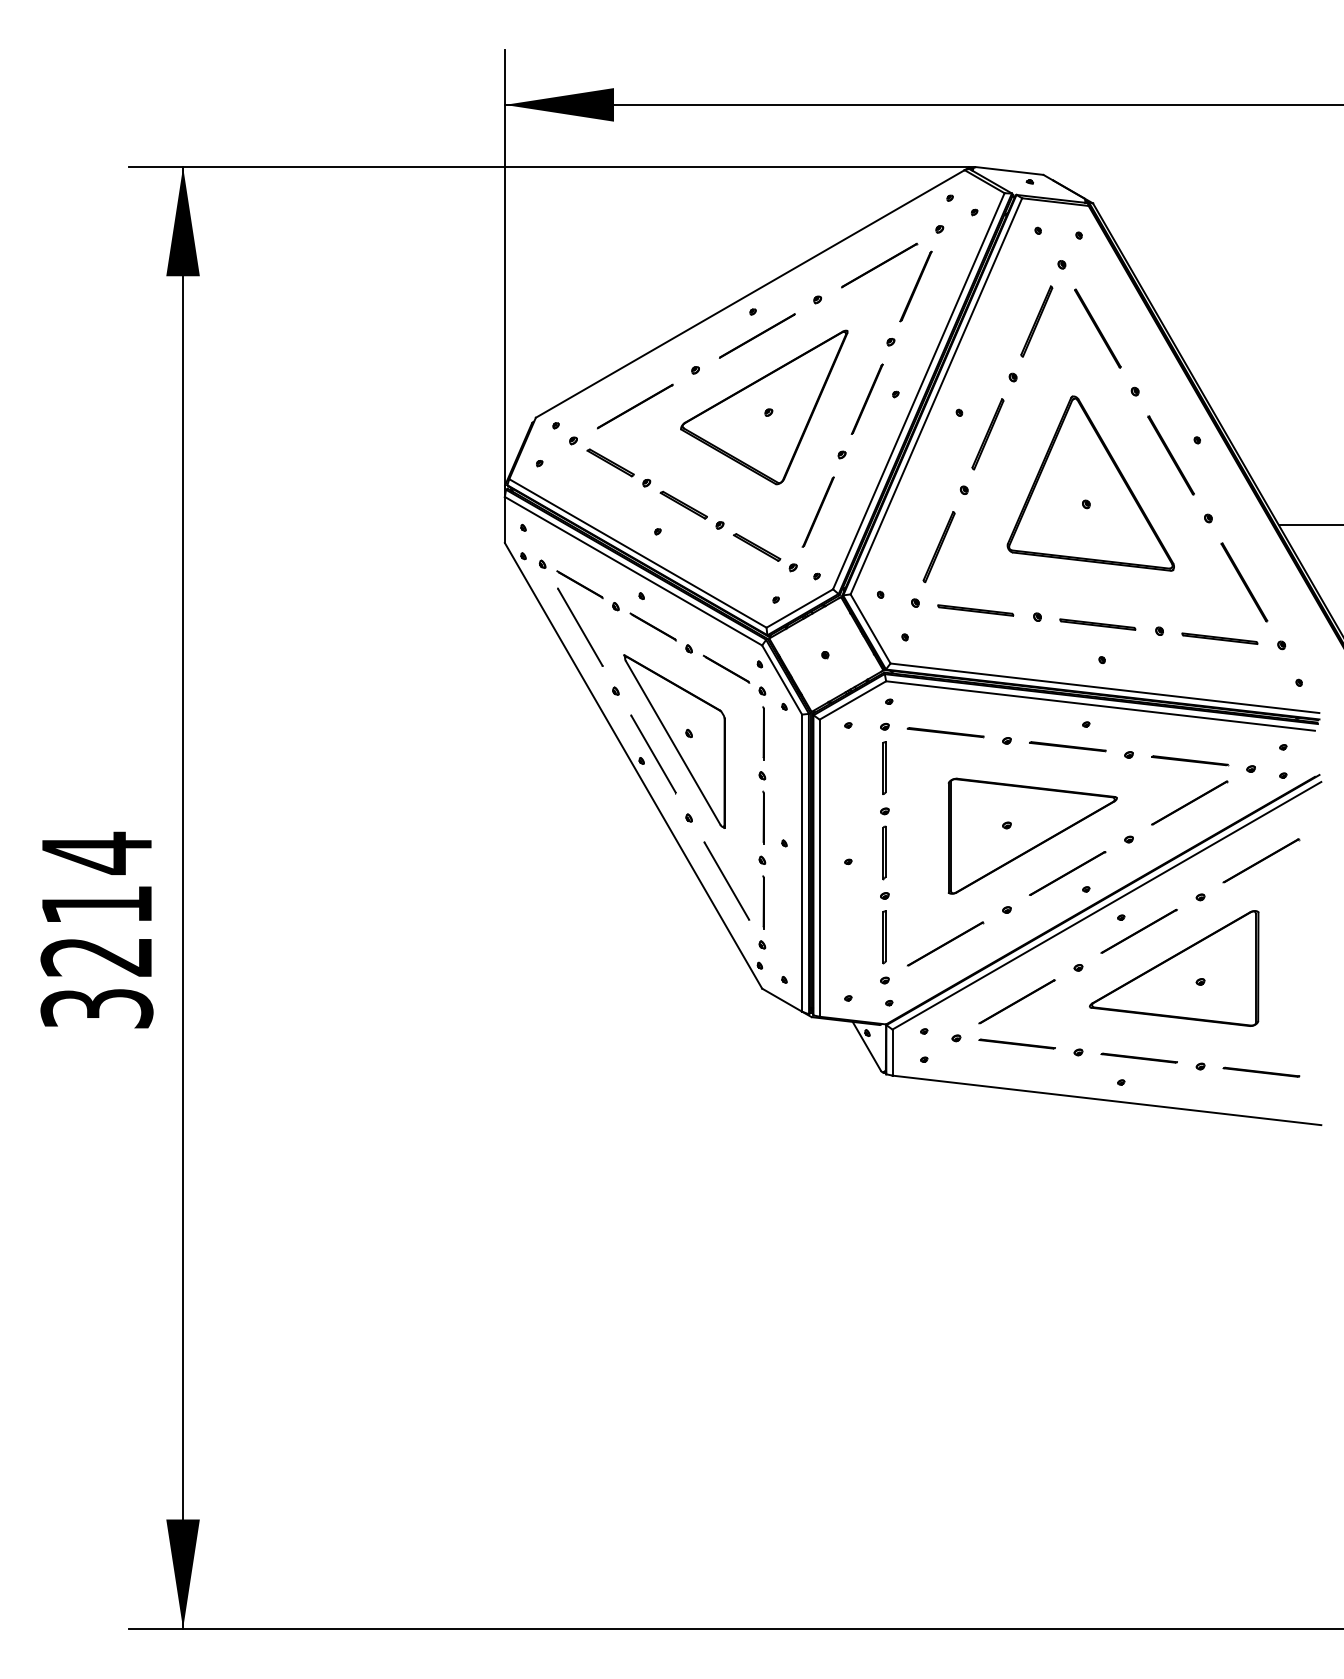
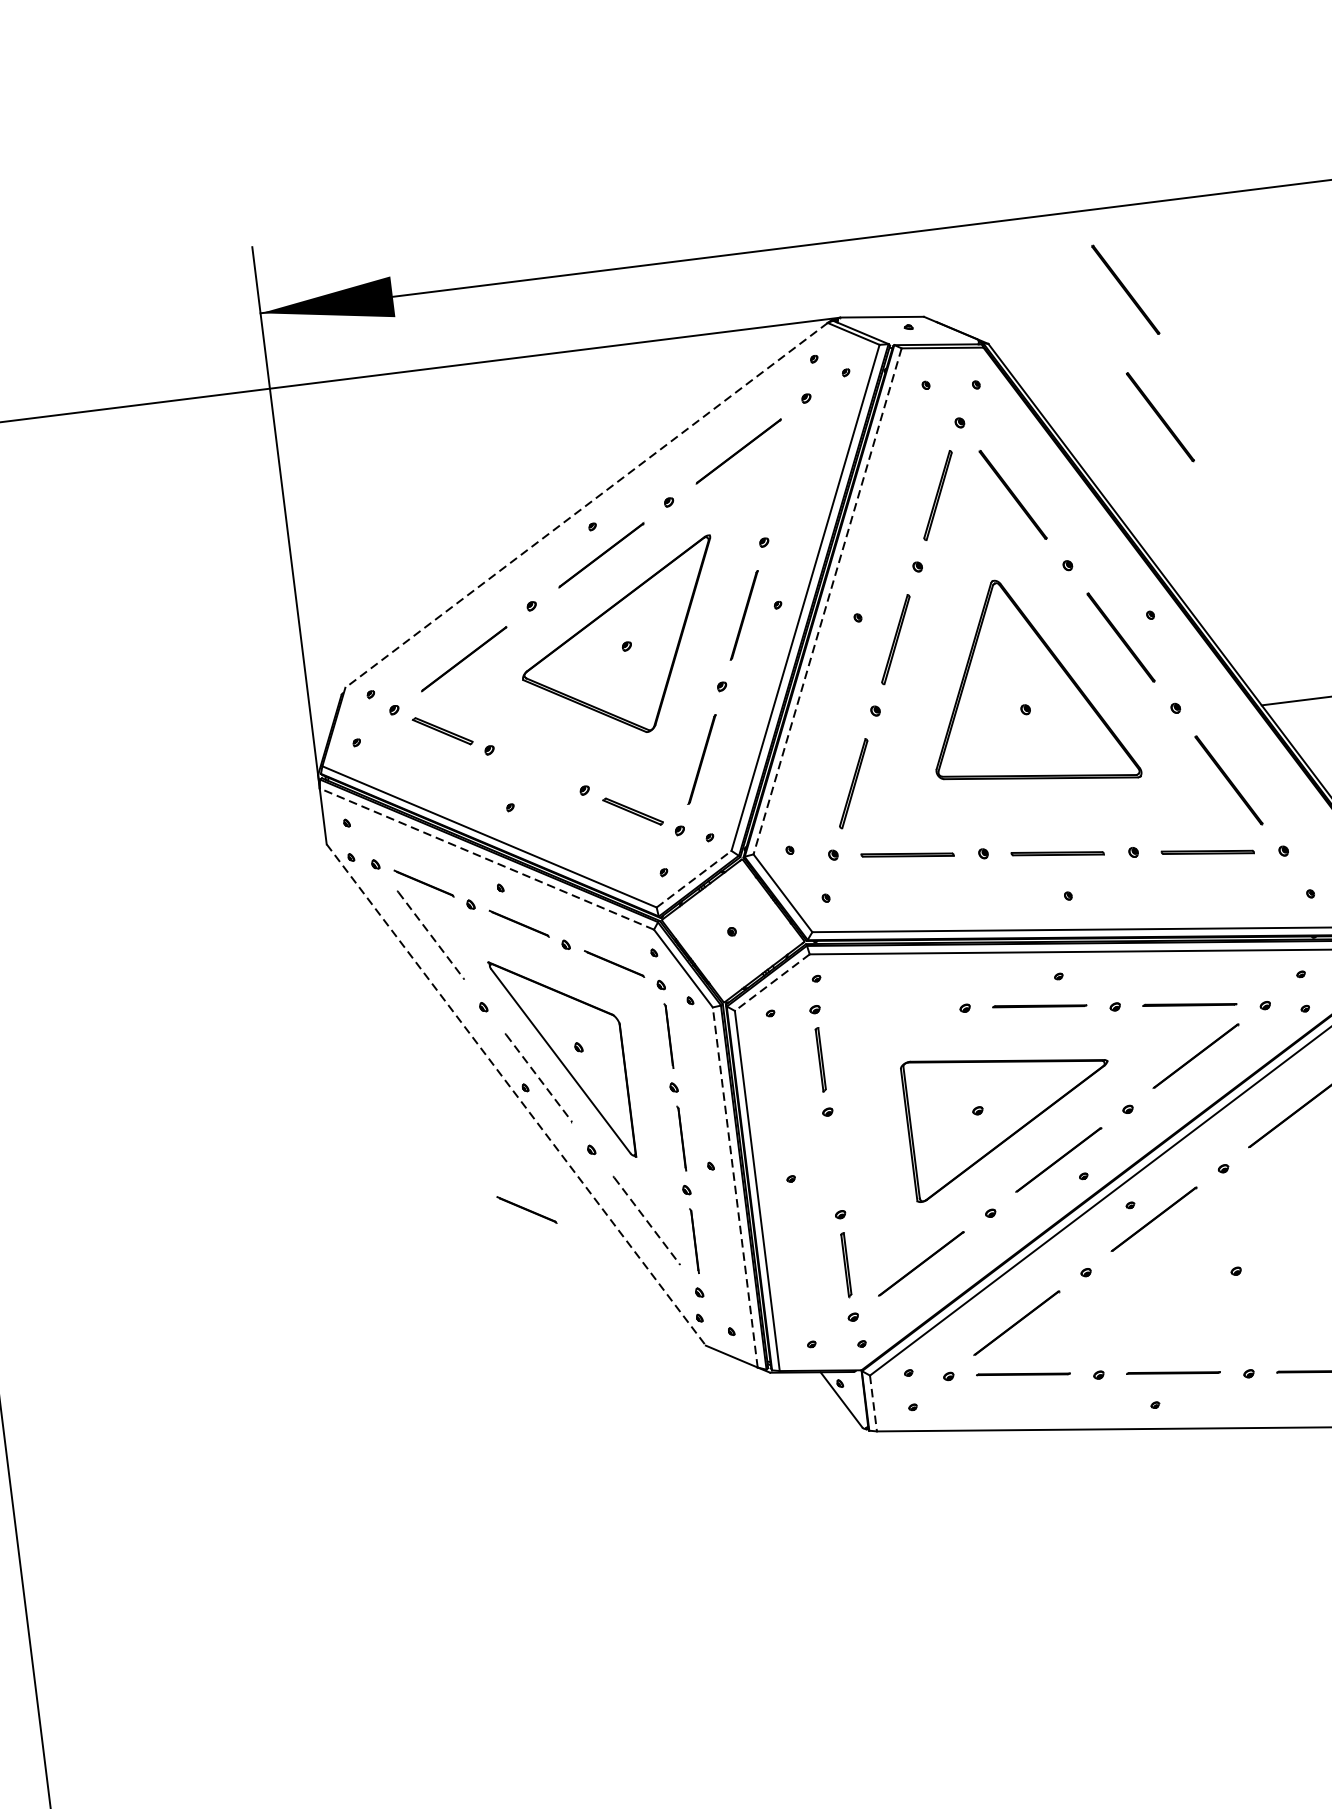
line: (1209, 173) -> (1124, 290), added
line: (1225, 280) -> (1160, 417), added
line: (915, 286) -> (785, 471), removed
line: (750, 293) -> (586, 504), solid -> dashed
line: (936, 396) -> (827, 601), solid -> dashed
part: (683, 504) -> (537, 770), removed
line: (633, 571) -> (486, 859), solid -> dashed
line: (800, 608) -> (694, 879), solid -> dashed
line: (580, 627) -> (431, 935), solid -> dashed
line: (852, 700) -> (771, 982), solid -> dashed
line: (945, 732) -> (889, 1007), removed
line: (653, 754) -> (538, 1078), solid -> dashed
line: (633, 766) -> (516, 1095), solid -> dashed
line: (883, 852) -> (832, 1162), removed
line: (630, 859) -> (526, 1208), added
line: (802, 863) -> (735, 1187), solid -> dashed
line: (727, 881) -> (647, 1221), solid -> dashed
part: (1174, 968) -> (1202, 1258), removed
line: (892, 1053) -> (873, 1404), solid -> dashed

